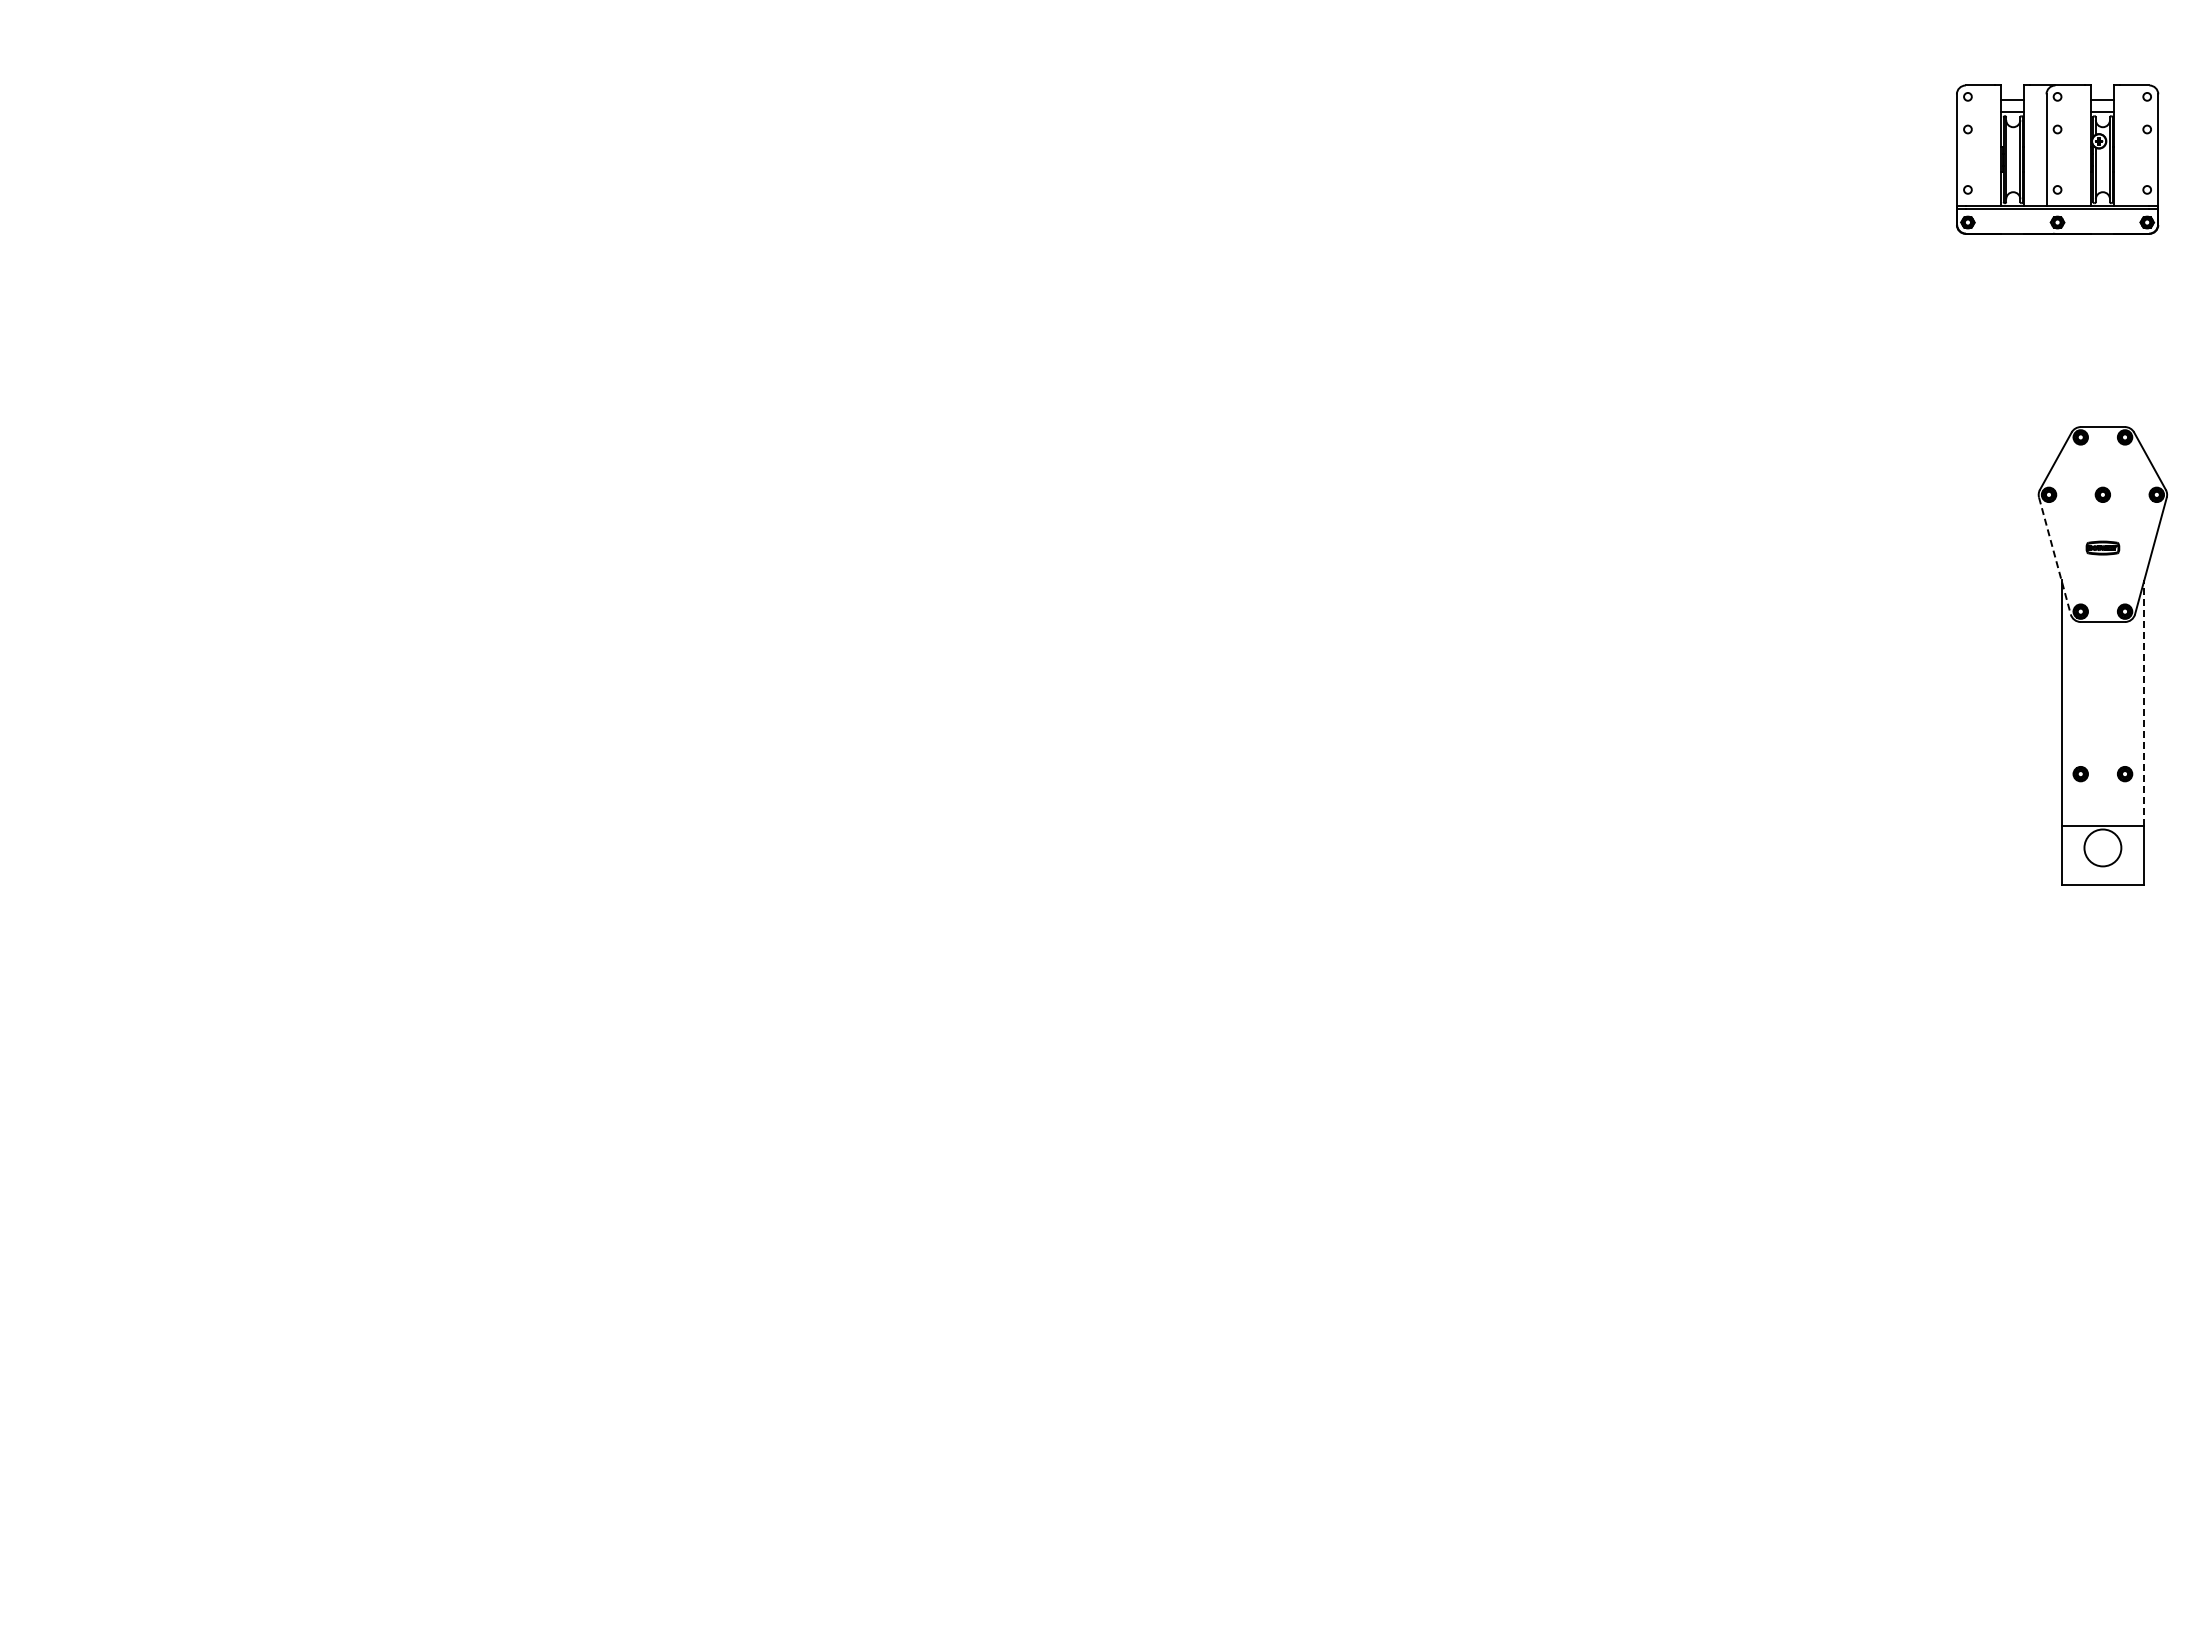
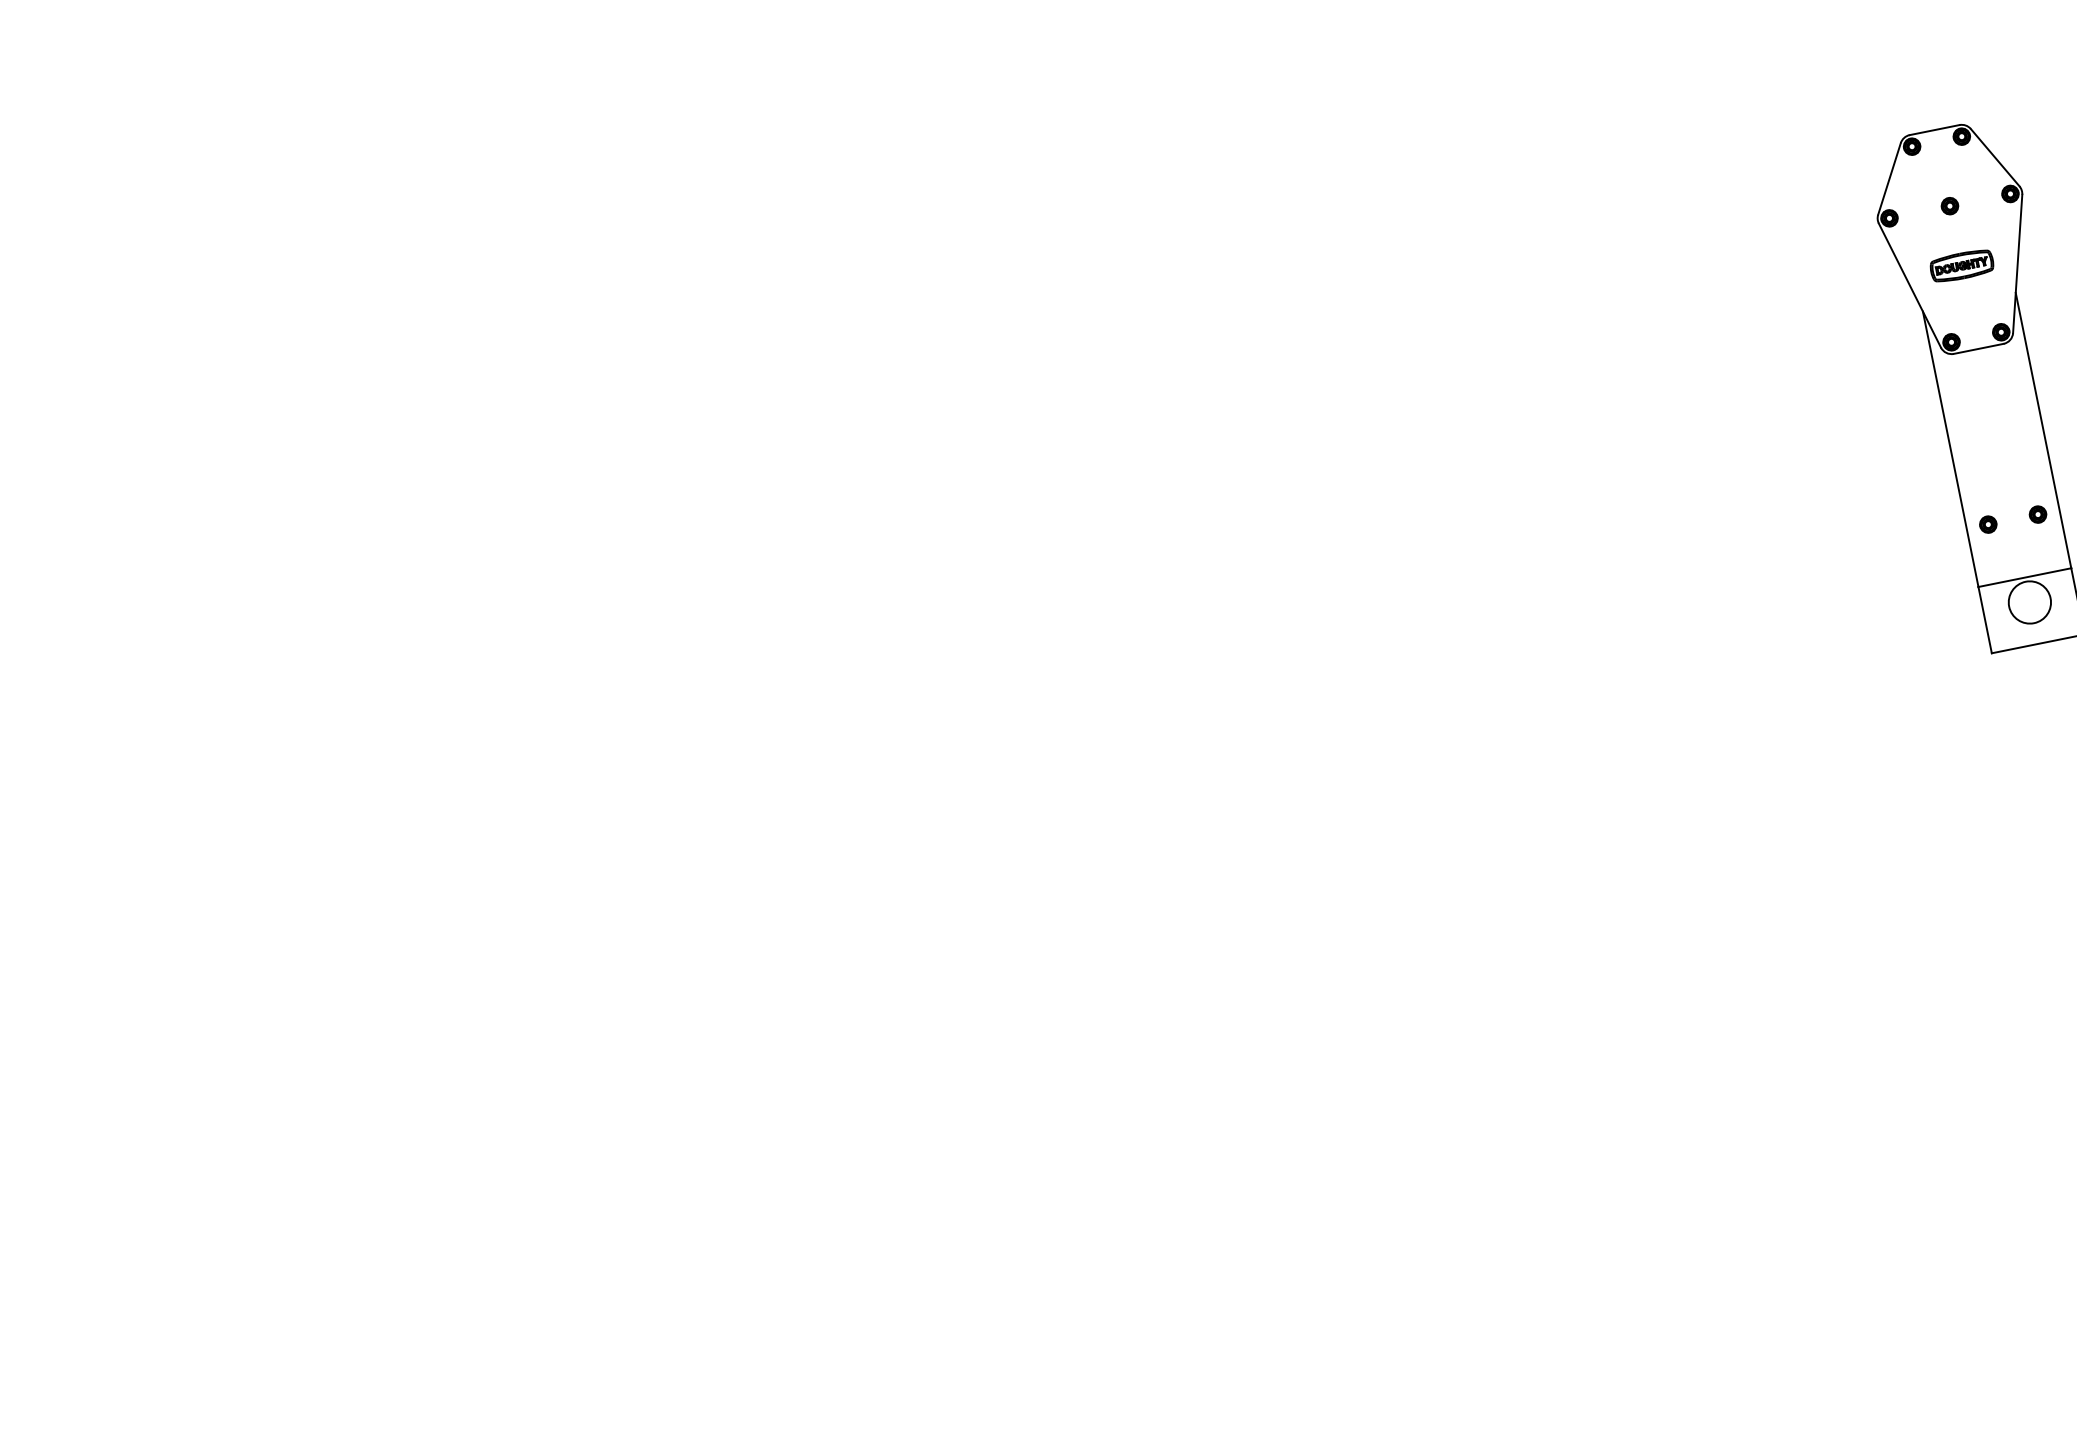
part: (2102, 547) -> (1961, 265), size x1.67
line: (2054, 555) -> (1909, 285), dashed -> solid
line: (2144, 703) -> (2043, 430), dashed -> solid

